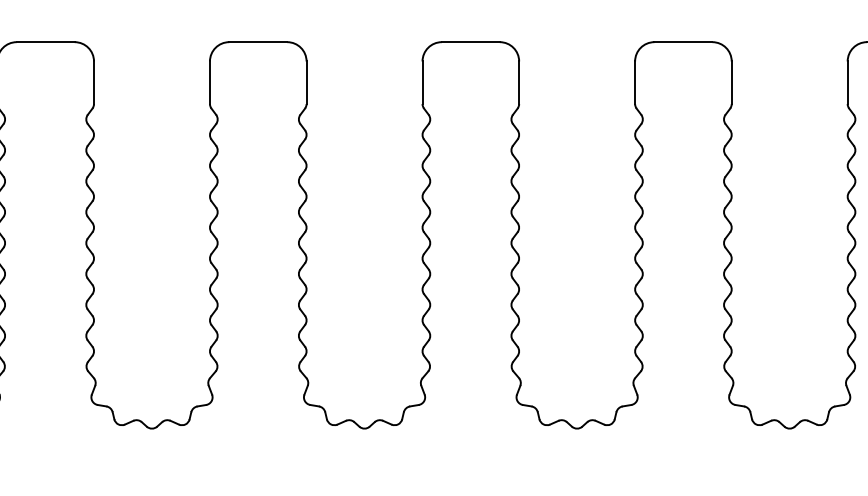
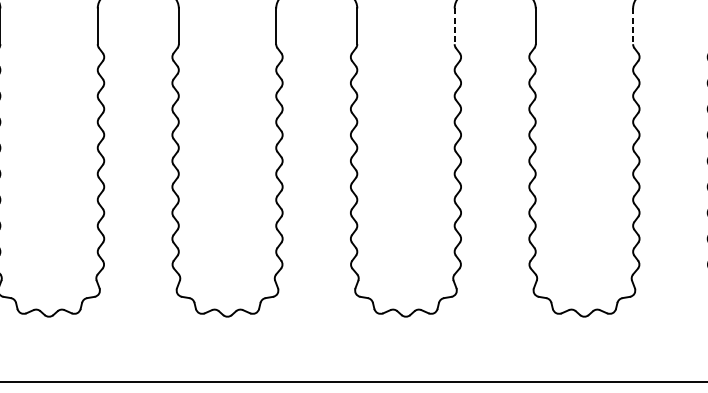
line: (635, 83) -> (454, 26), solid -> dashed
line: (847, 83) -> (632, 26), solid -> dashed

